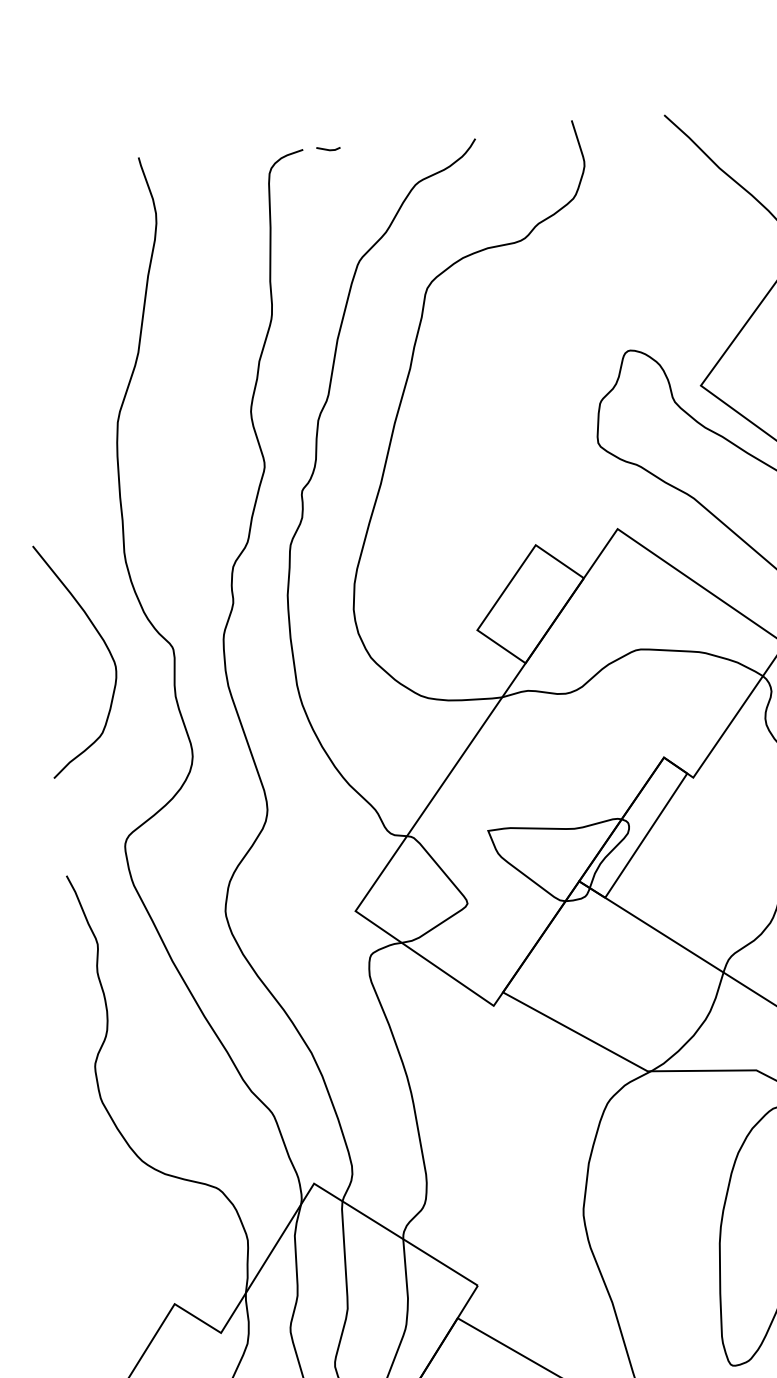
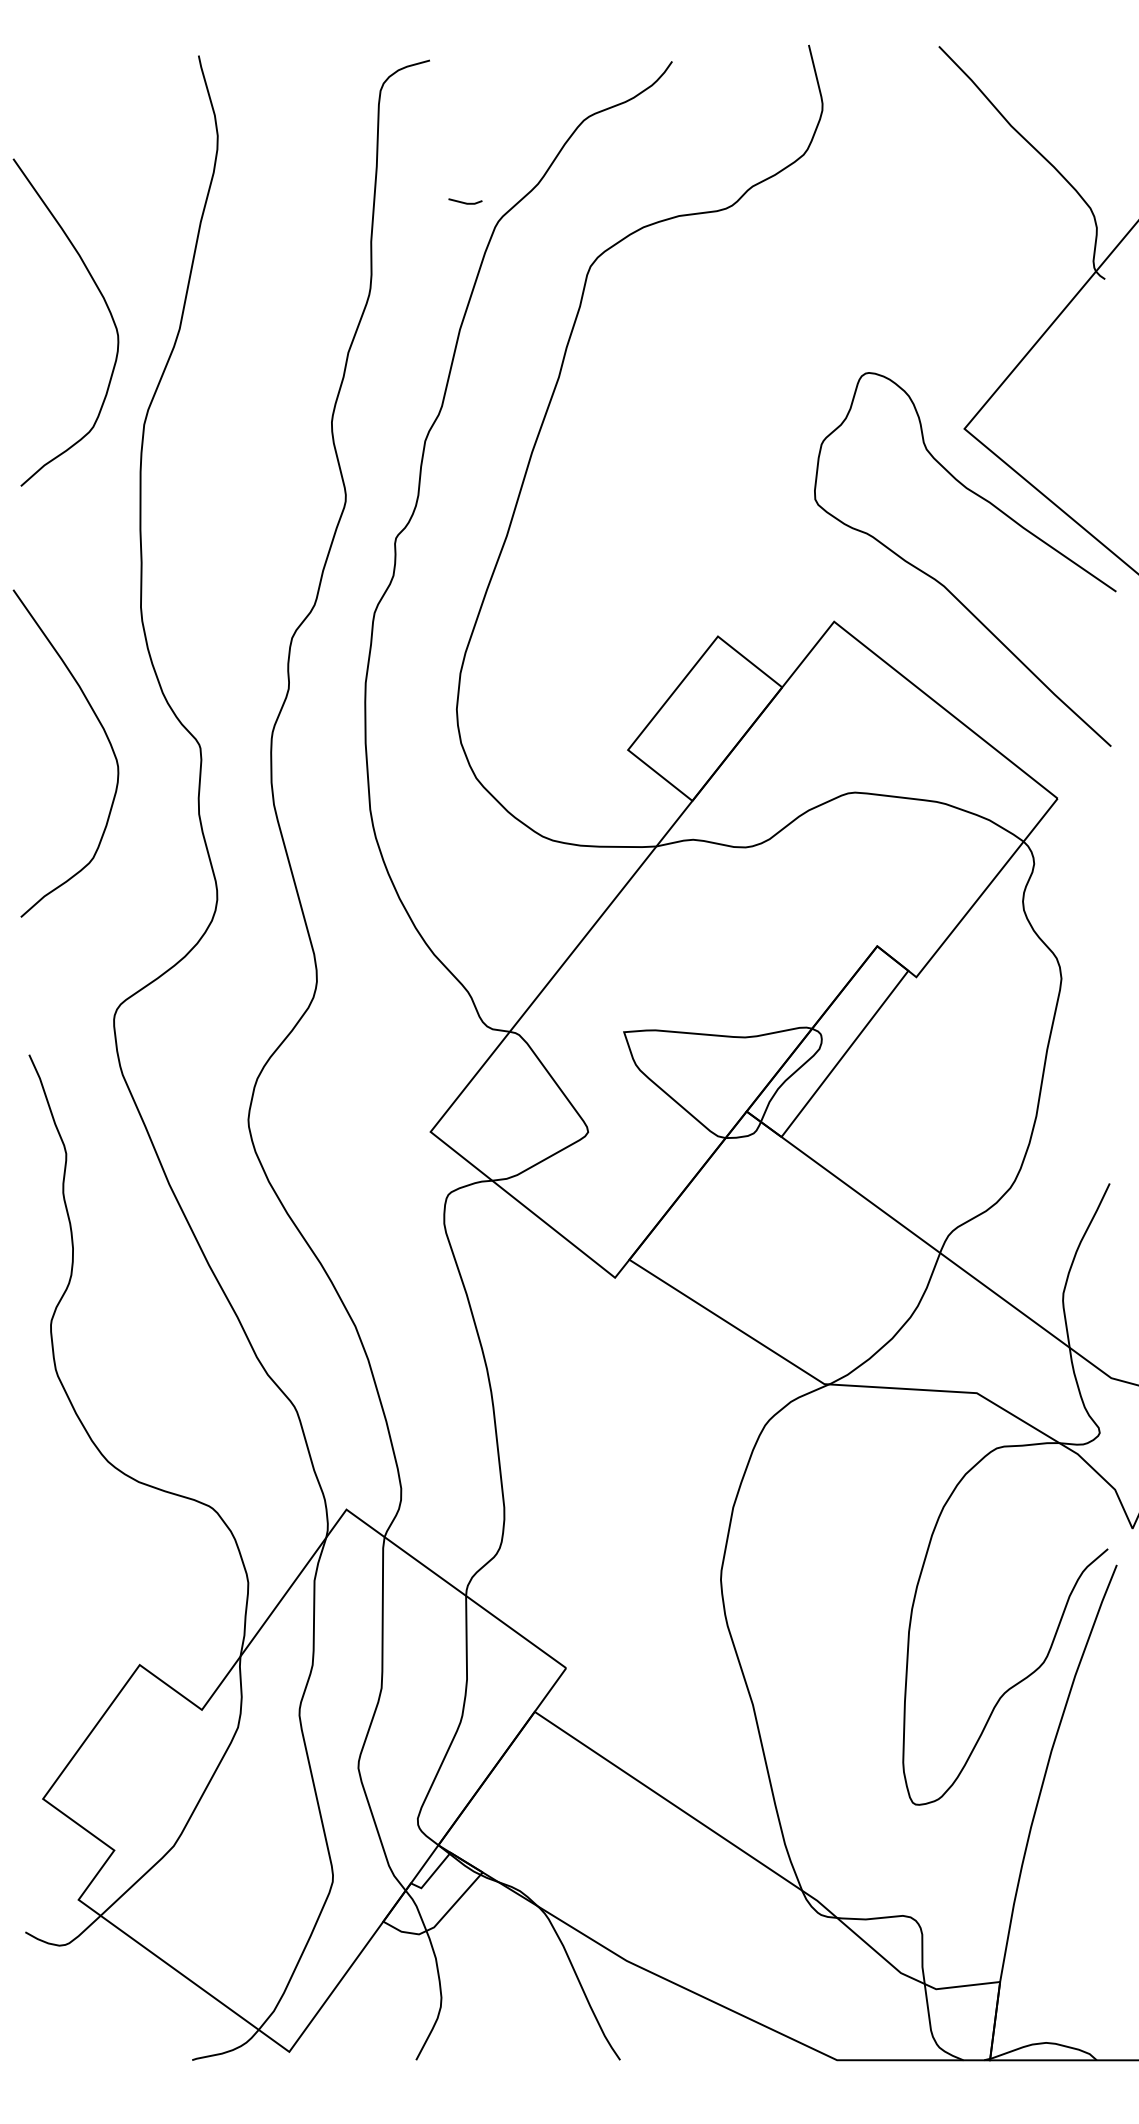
line: (328, 149) -> (465, 202), moved
curve: (83, 337) -> (104, 302), added

